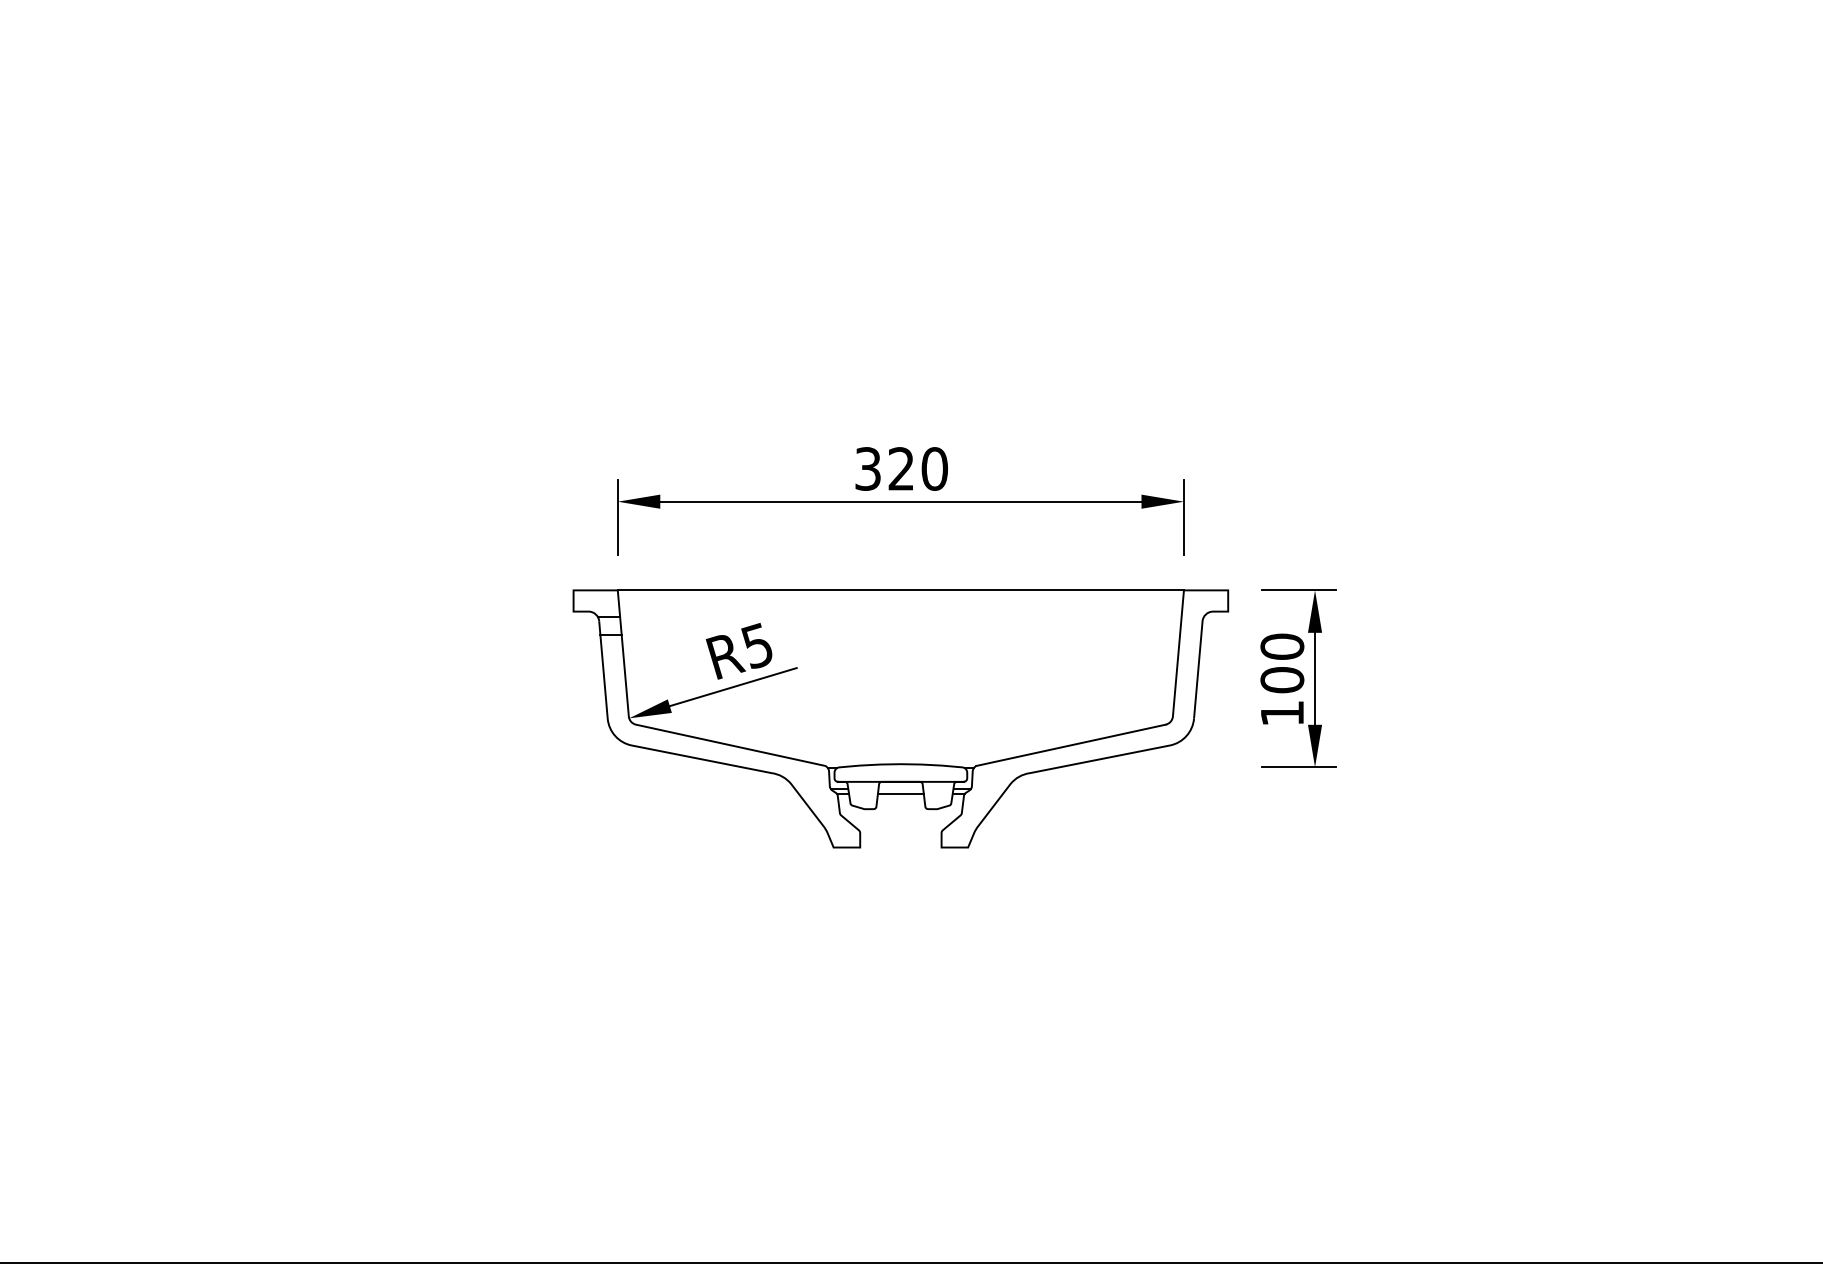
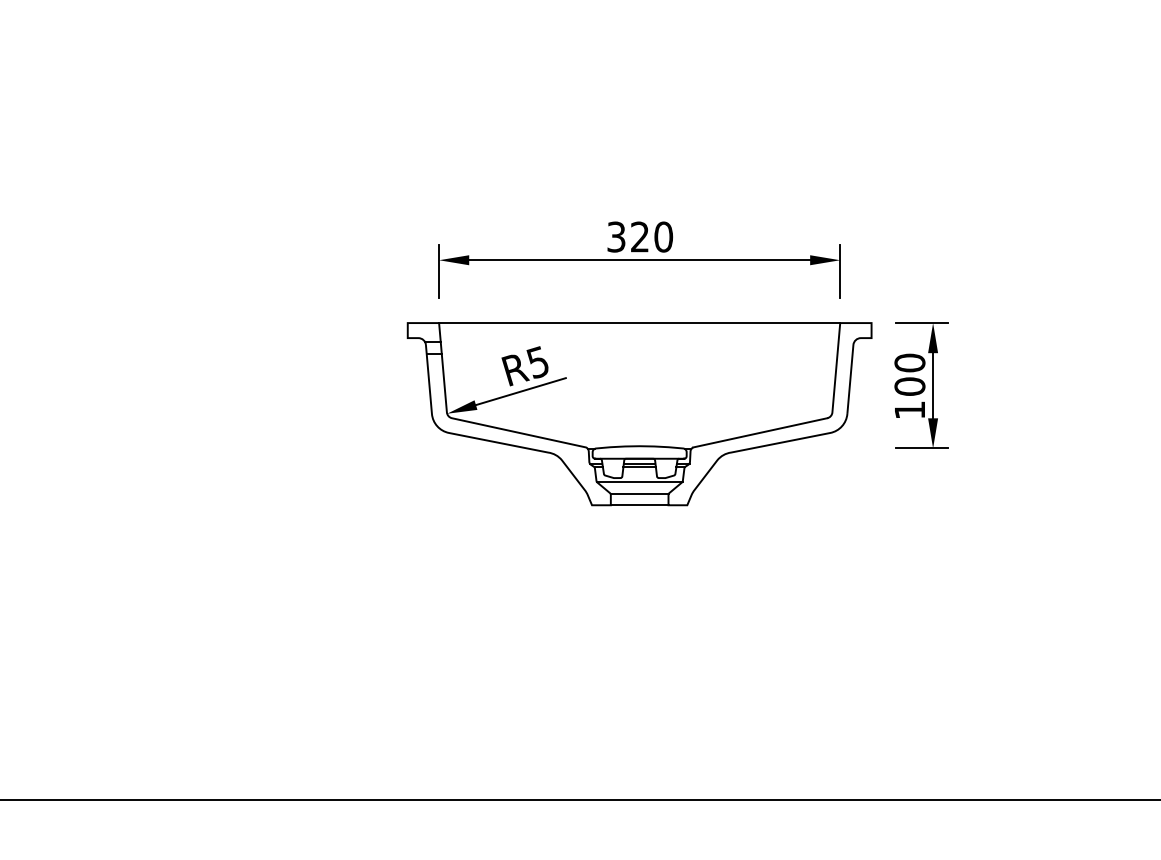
line: (900, 788) -> (639, 463), added
line: (900, 814) -> (639, 481), added
line: (900, 831) -> (639, 493), added
line: (900, 847) -> (639, 505), added

